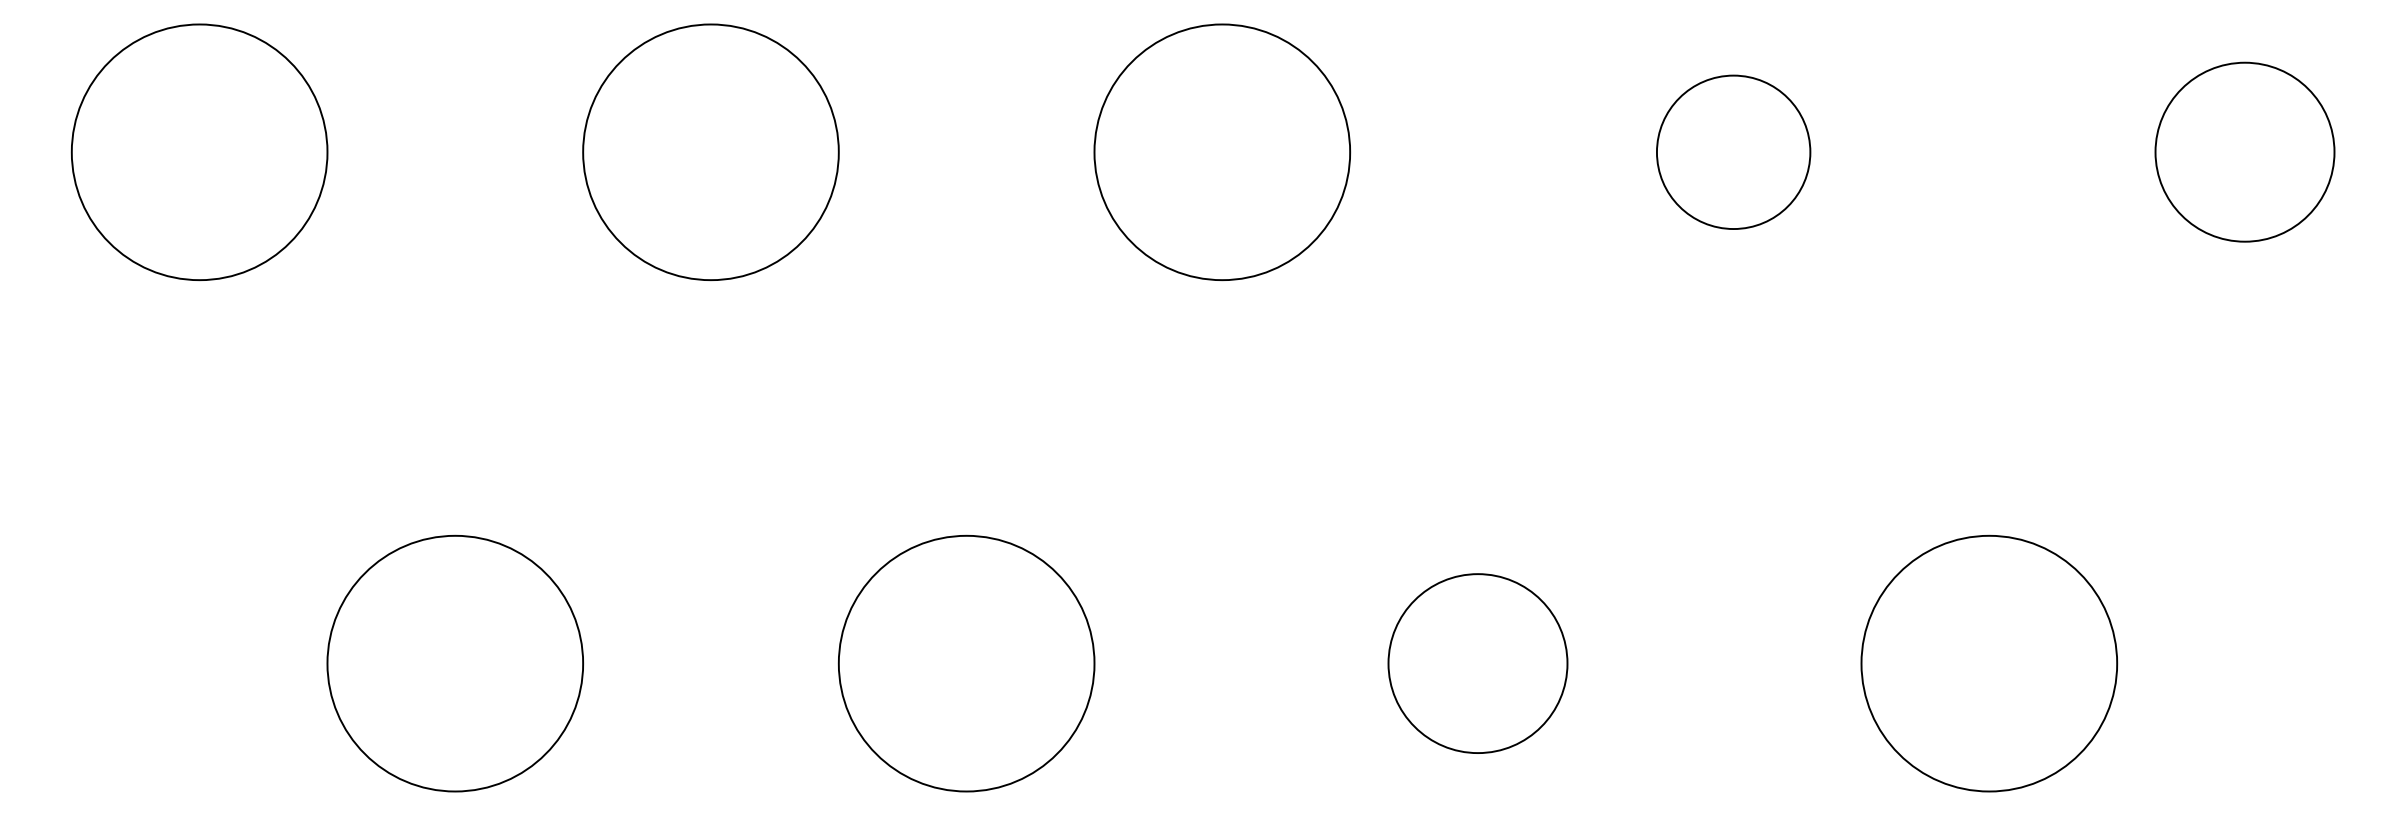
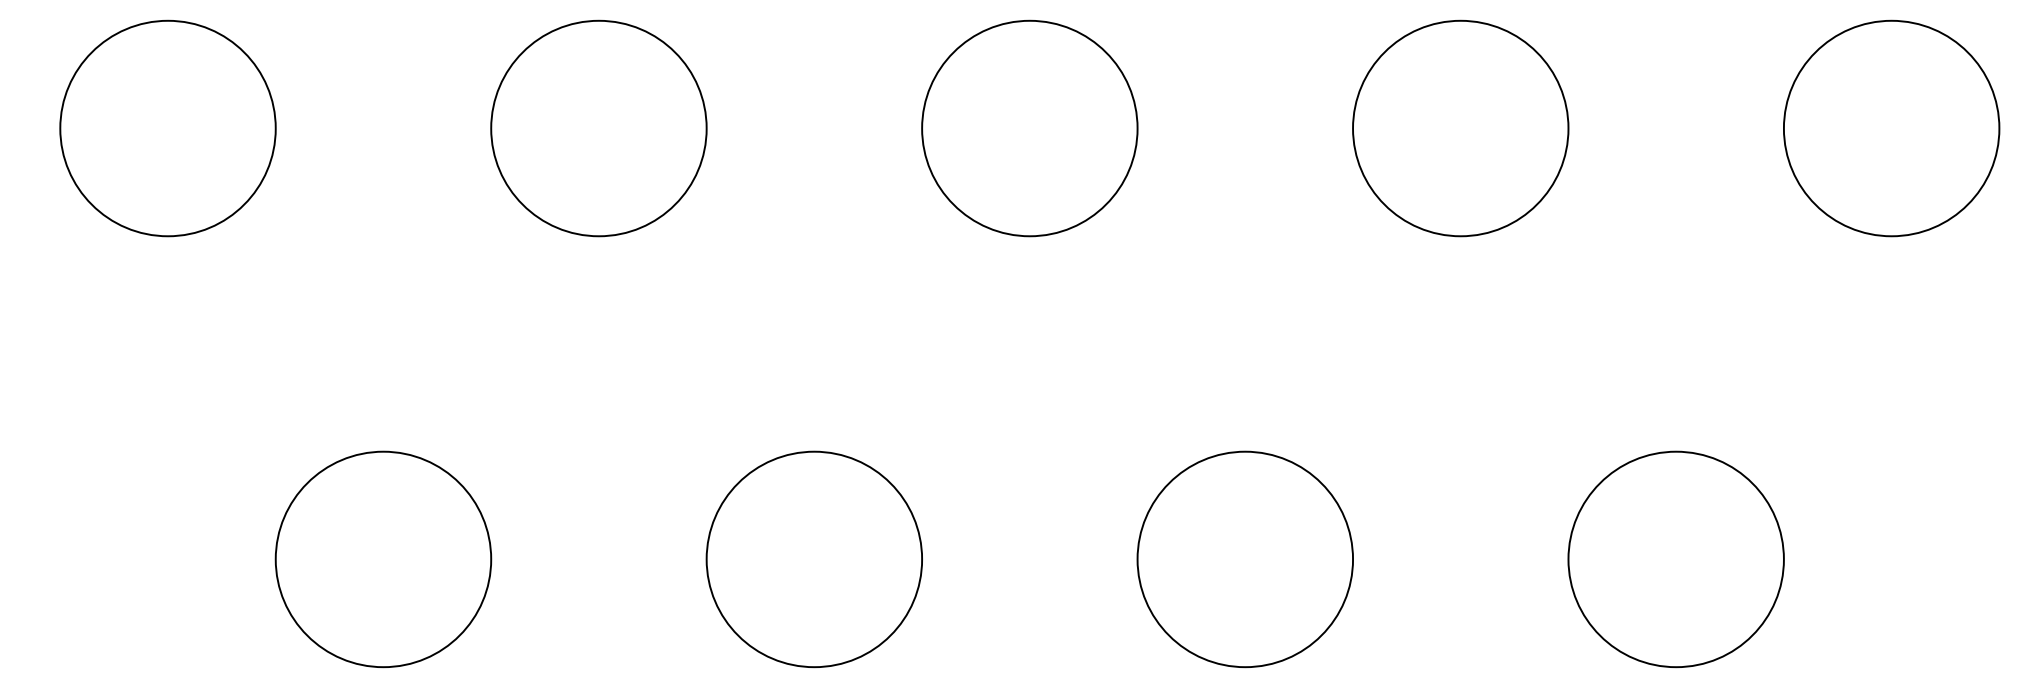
circle: (2244, 151) -> (1891, 127), size x1.43
circle: (1733, 152) -> (1460, 128), size x1.67
circle: (1477, 663) -> (1244, 559), size x1.43

